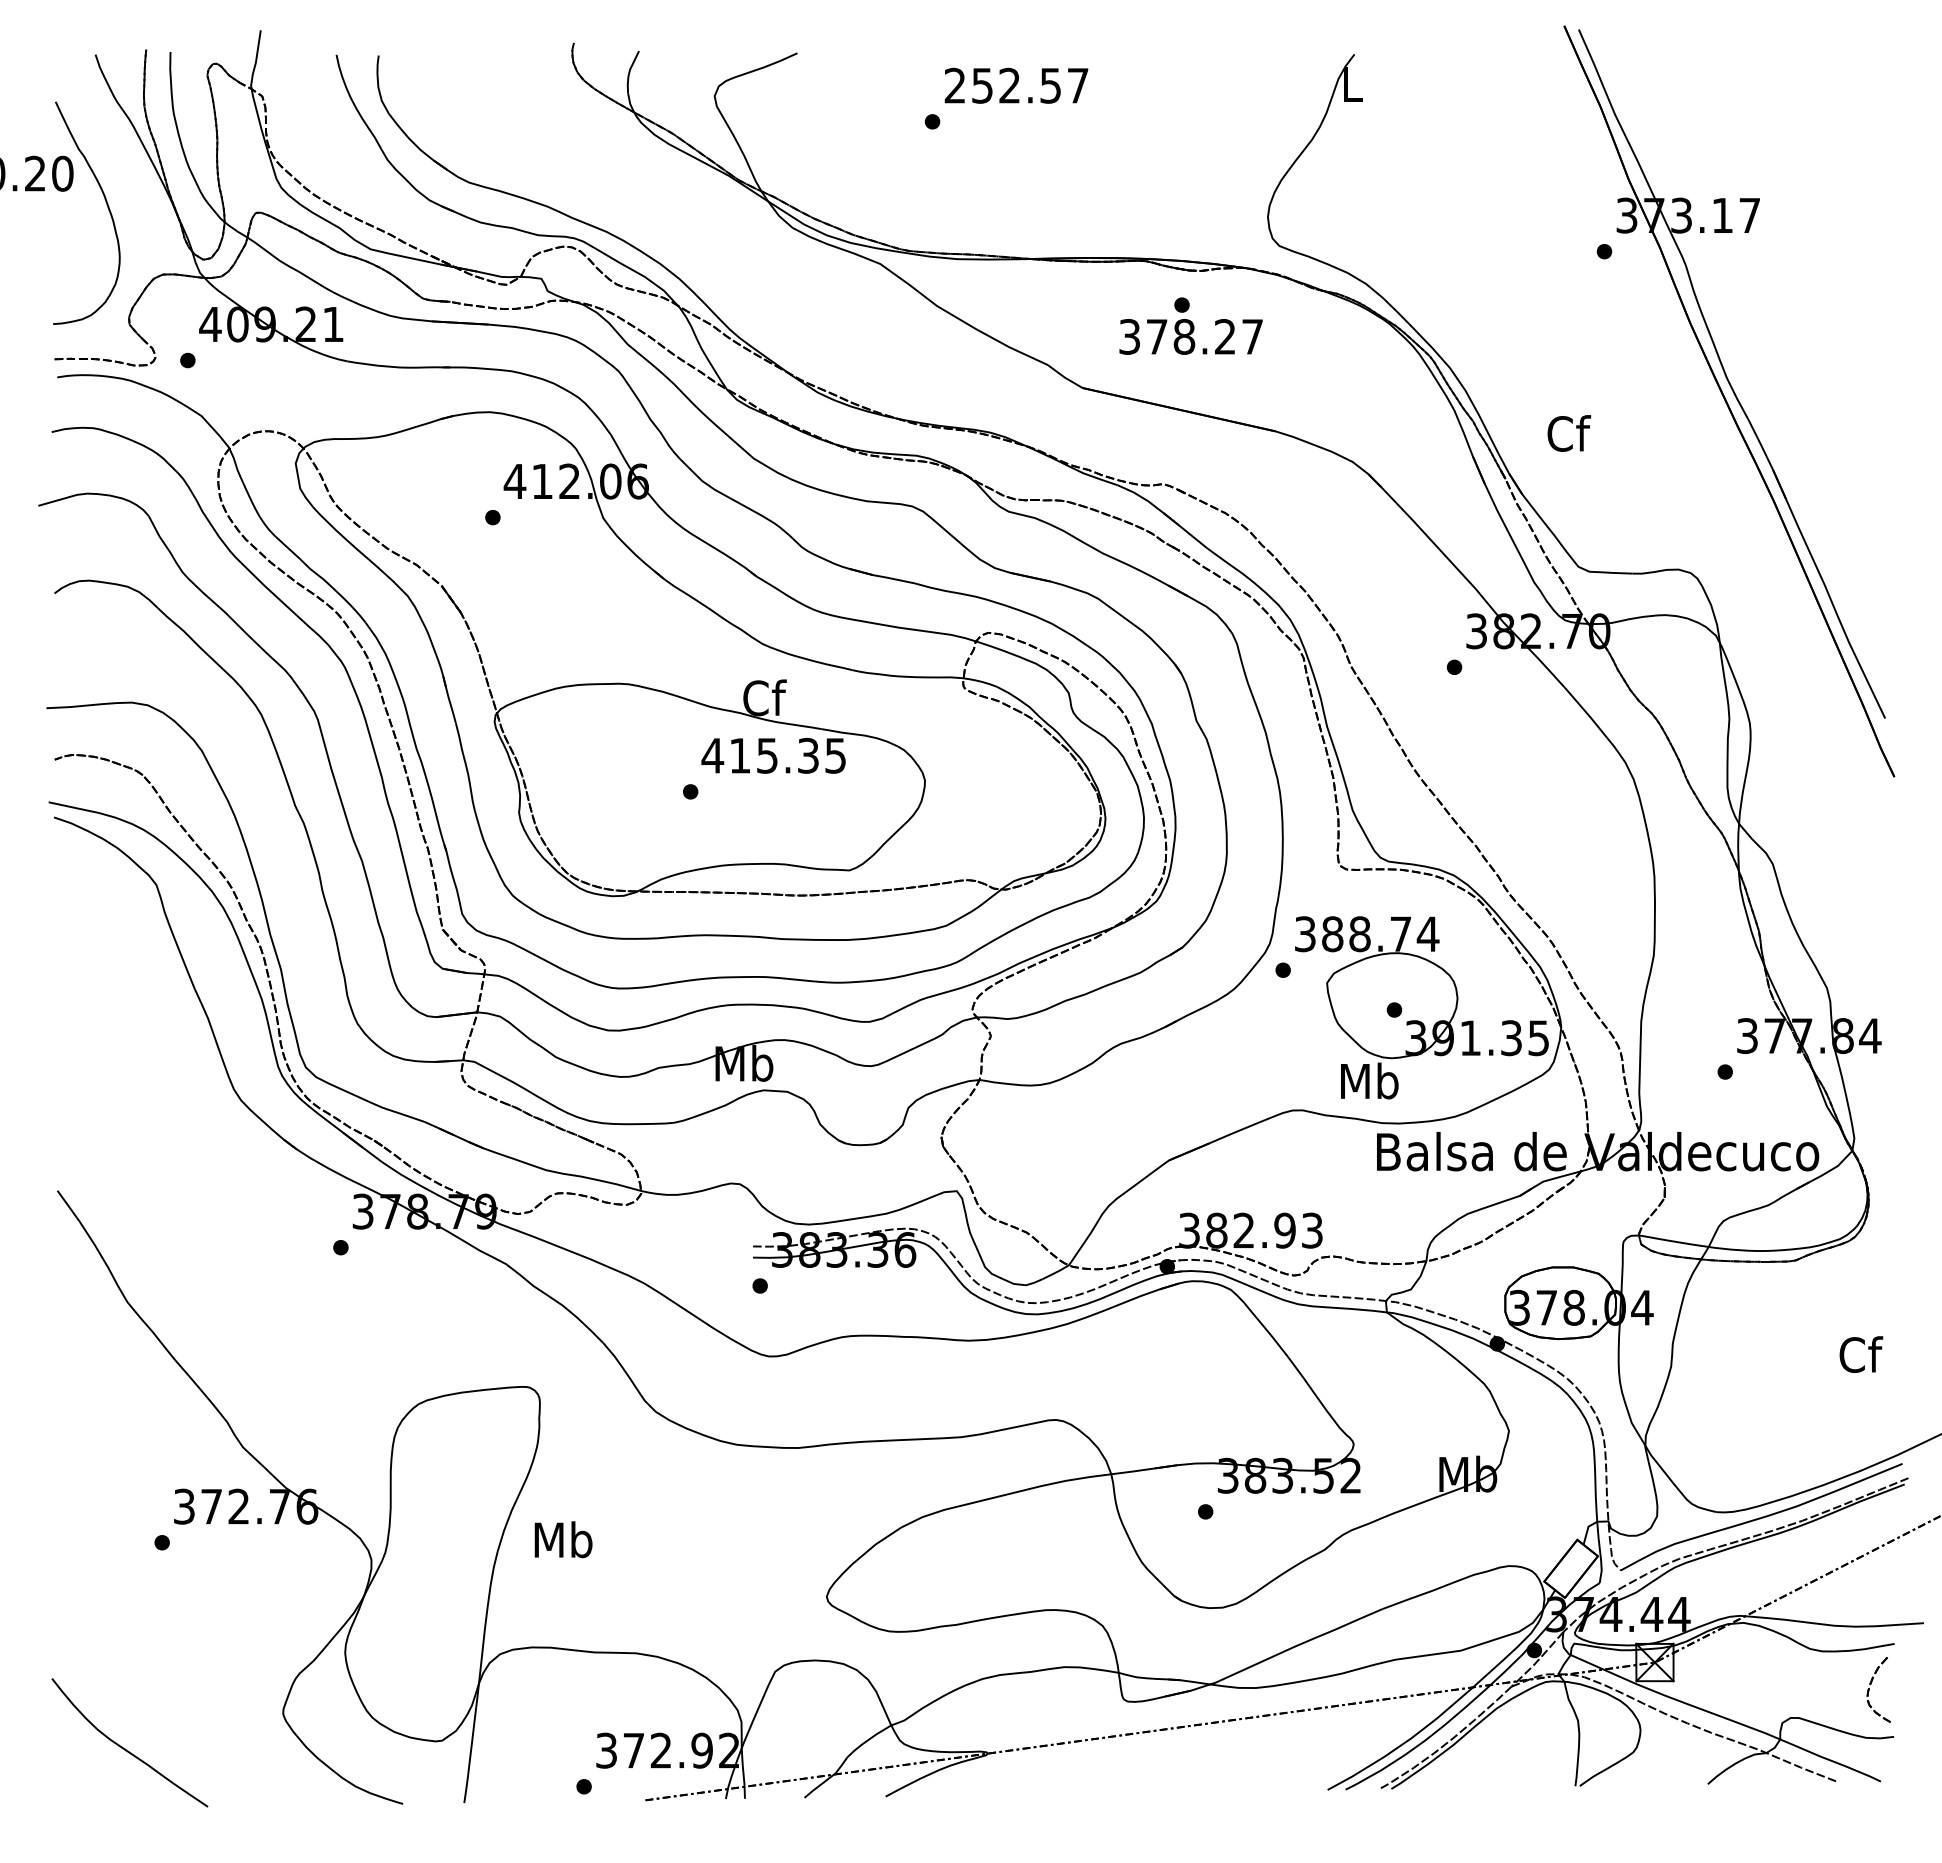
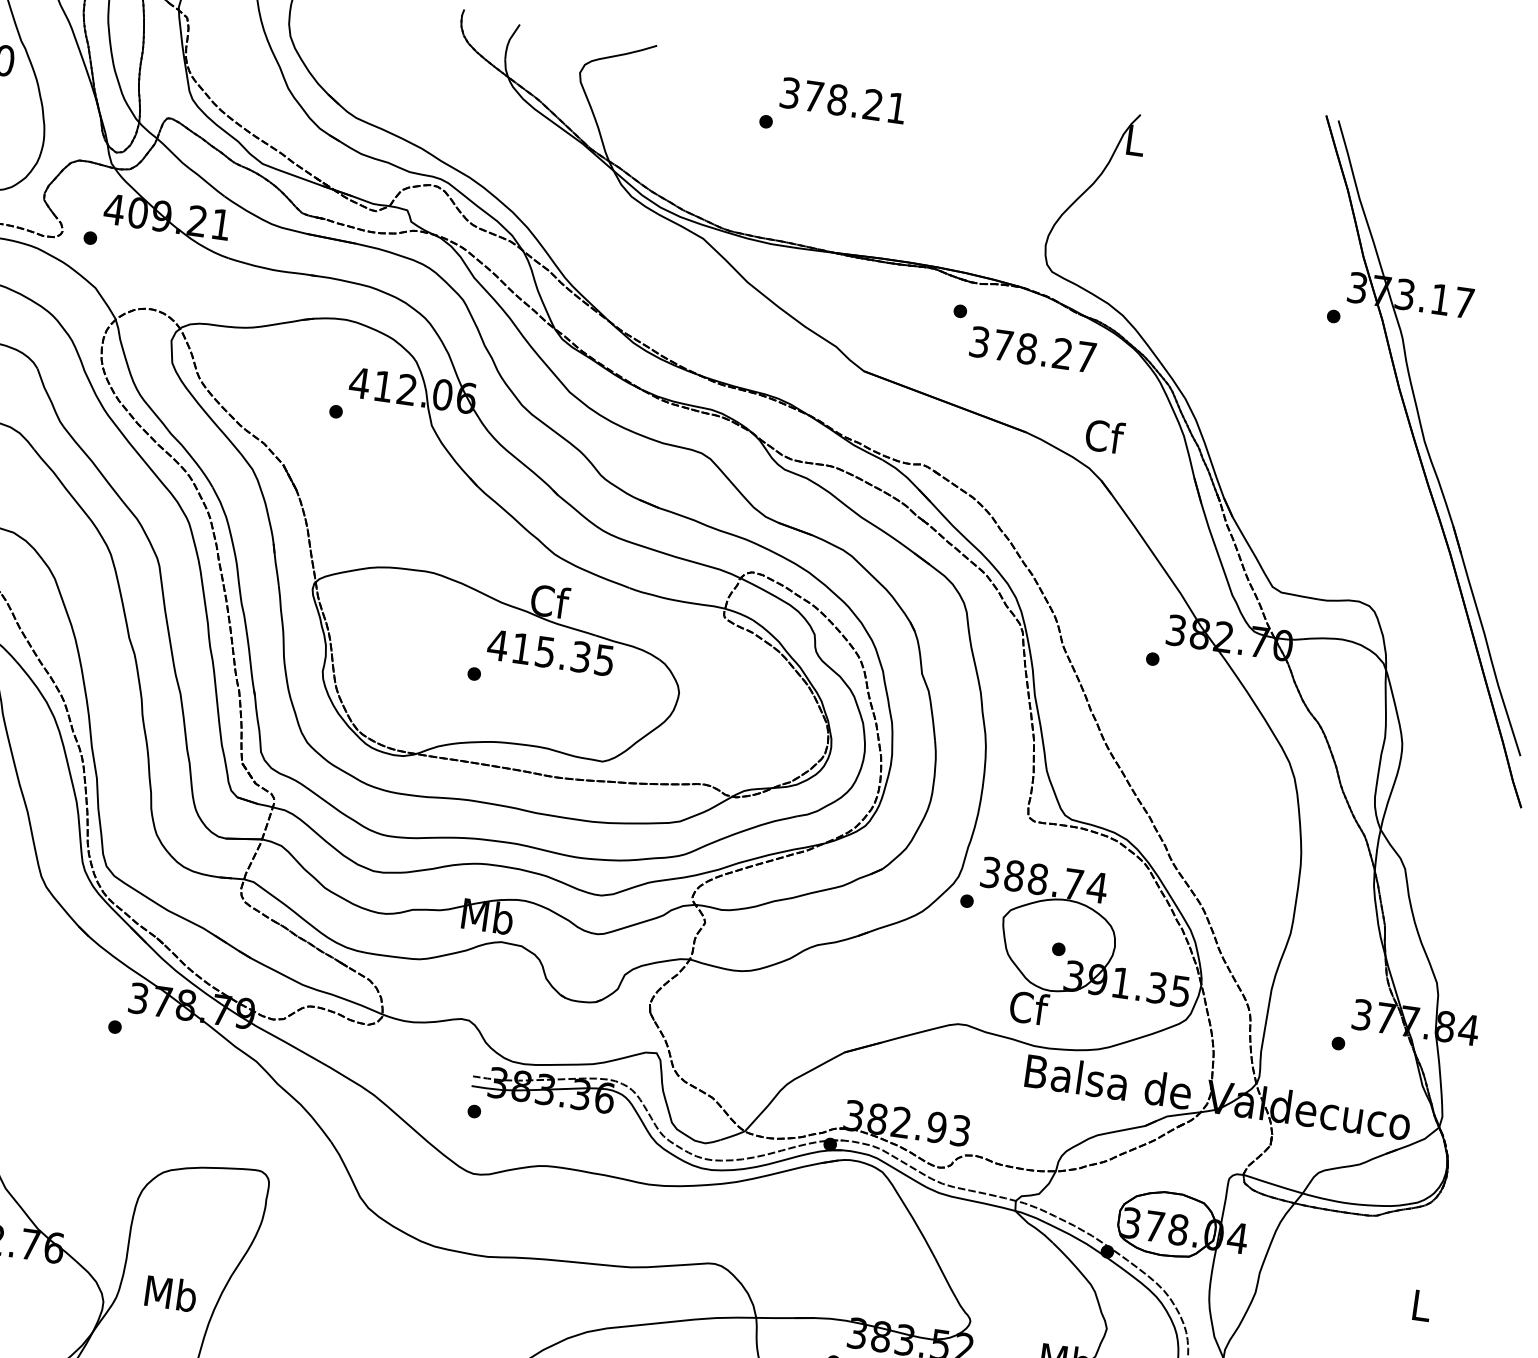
text: (1016, 85) -> (843, 100), 252.57 -> 378.21
text: (1190, 336) -> (1032, 349), moved
text: (1568, 433) -> (1104, 436), moved
text: (1369, 1080) -> (1028, 1007), Mb -> Cf
text: (1861, 1354) -> (1422, 1305), Cf -> L
text: (563, 1539) -> (171, 1293), moved

